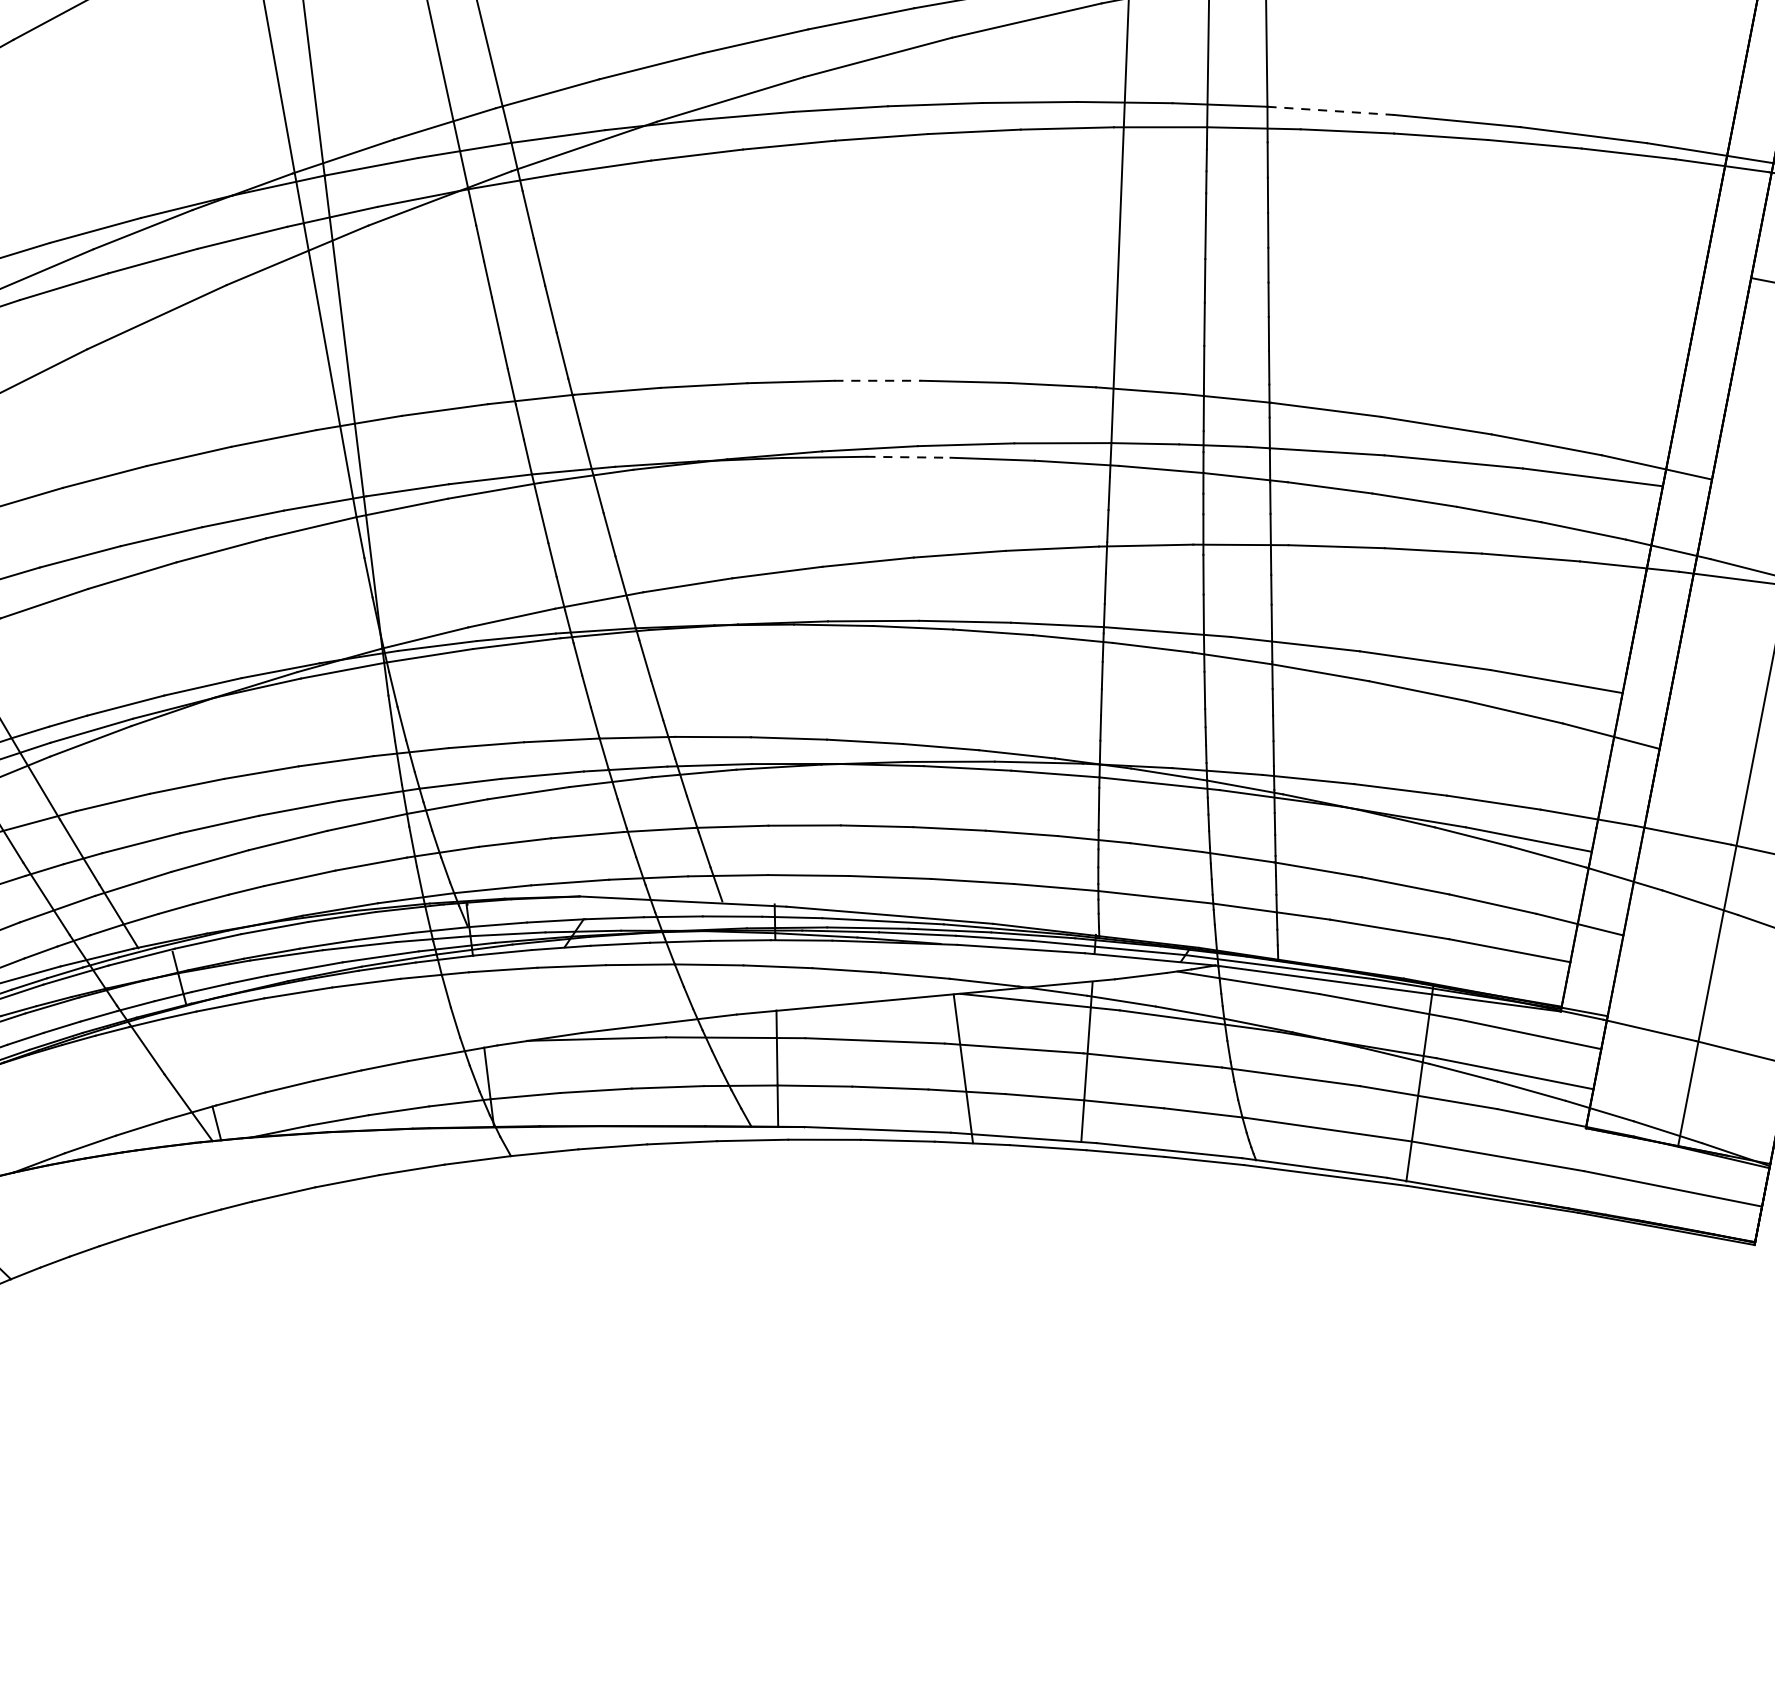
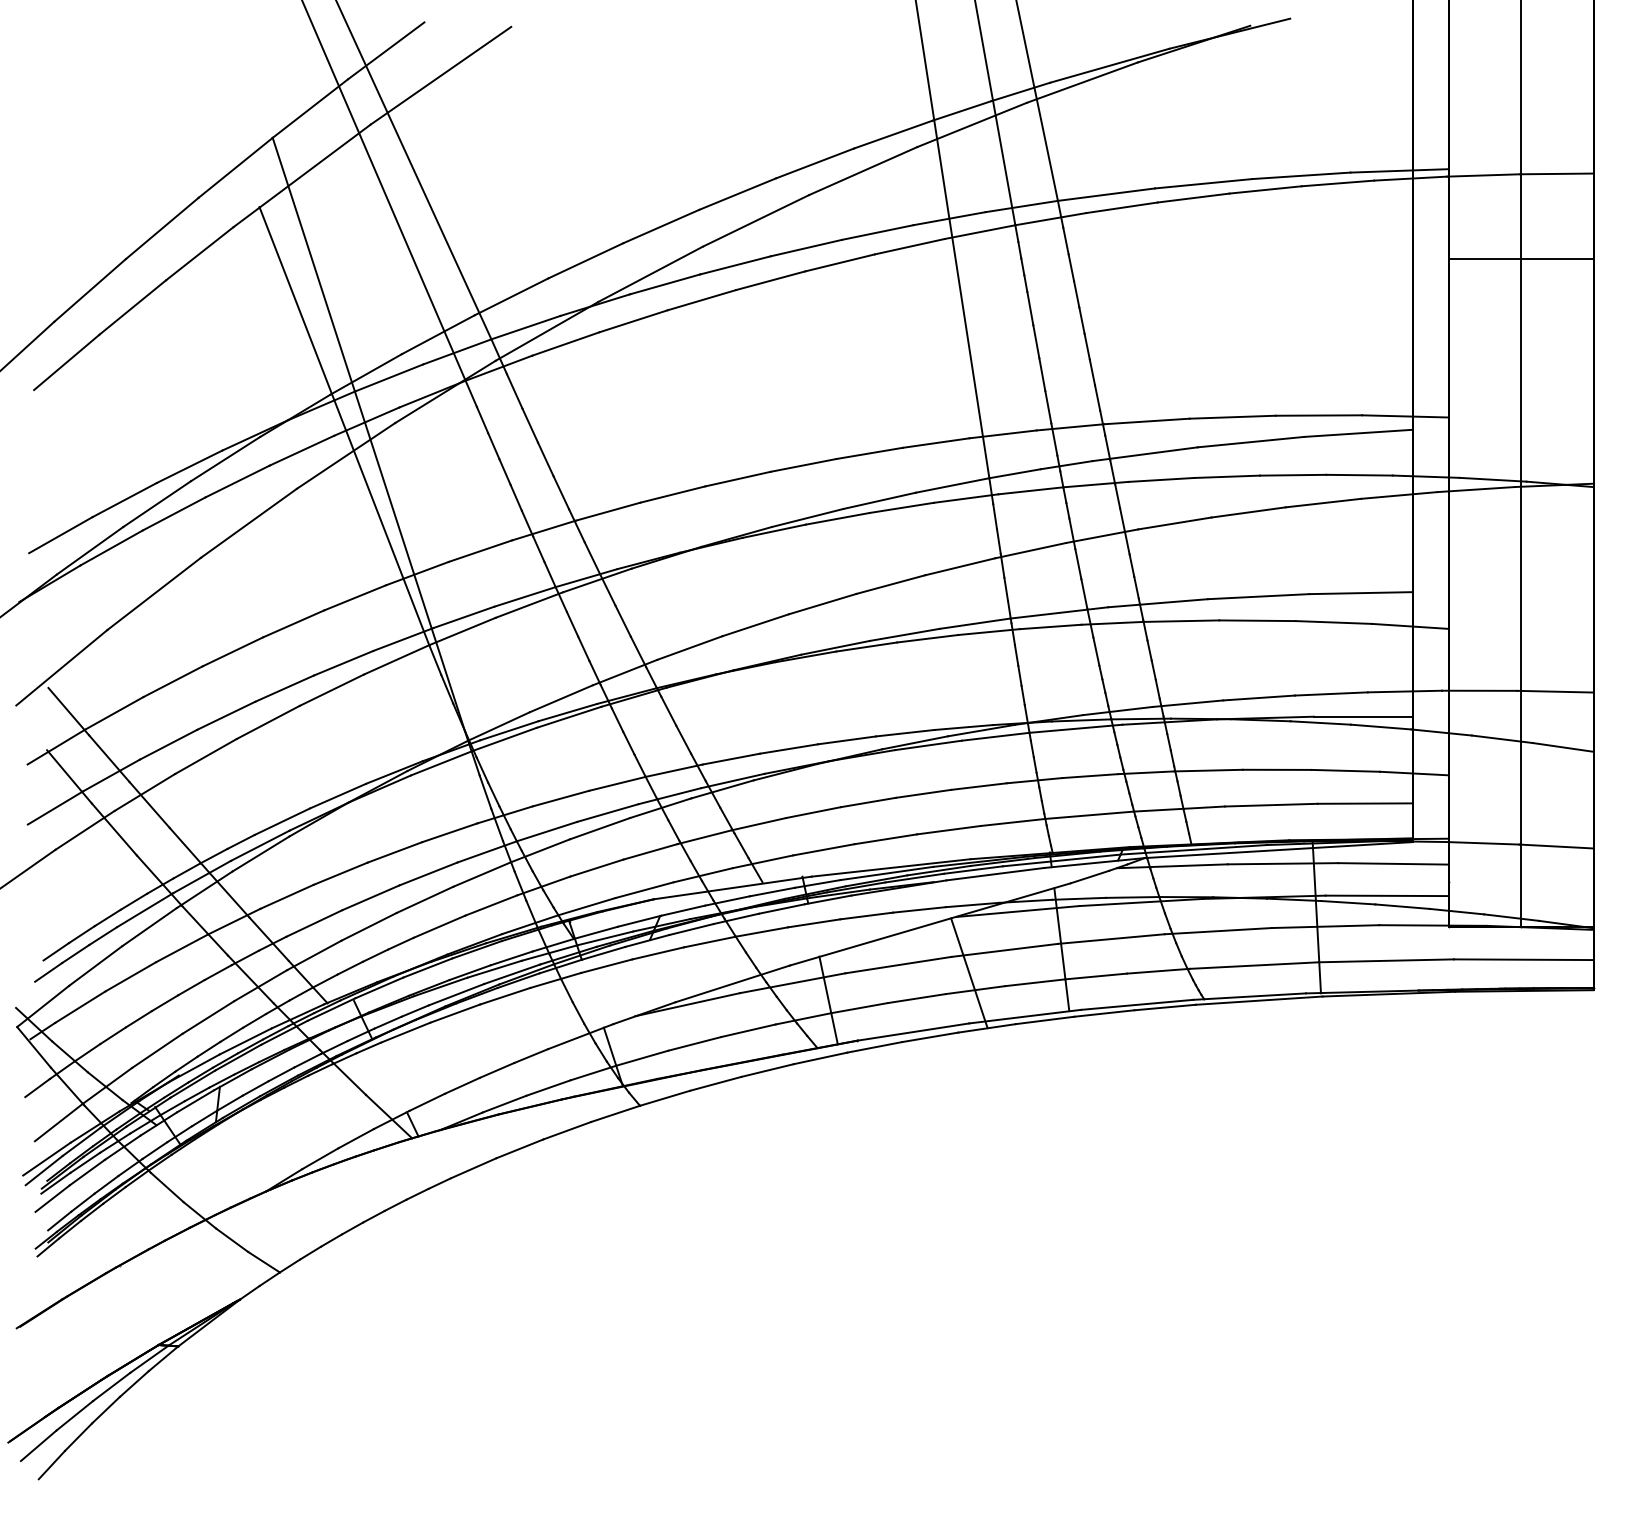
line: (1330, 110) -> (1106, 194), dashed -> solid
line: (877, 380) -> (803, 465), dashed -> solid
line: (909, 457) -> (838, 518), dashed -> solid

